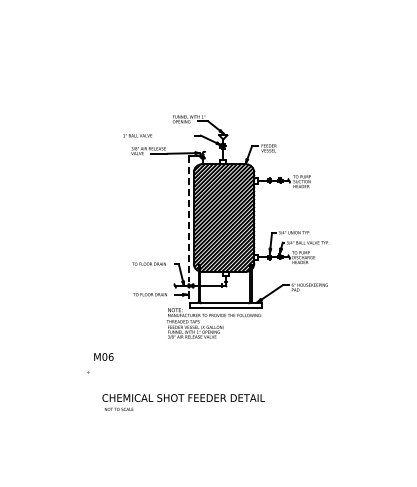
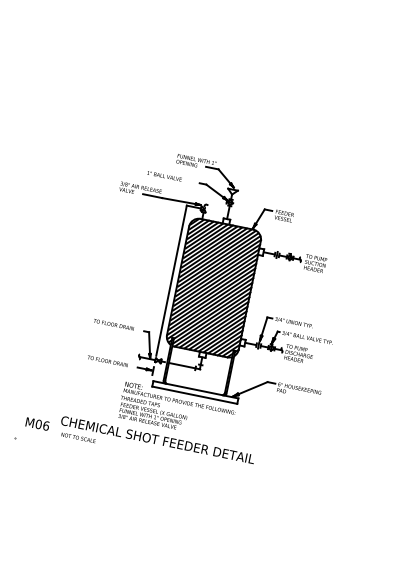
text: (137, 135) -> (164, 175), moved
line: (188, 219) -> (171, 281), dashed -> solid
text: (183, 402) -> (156, 445), moved

